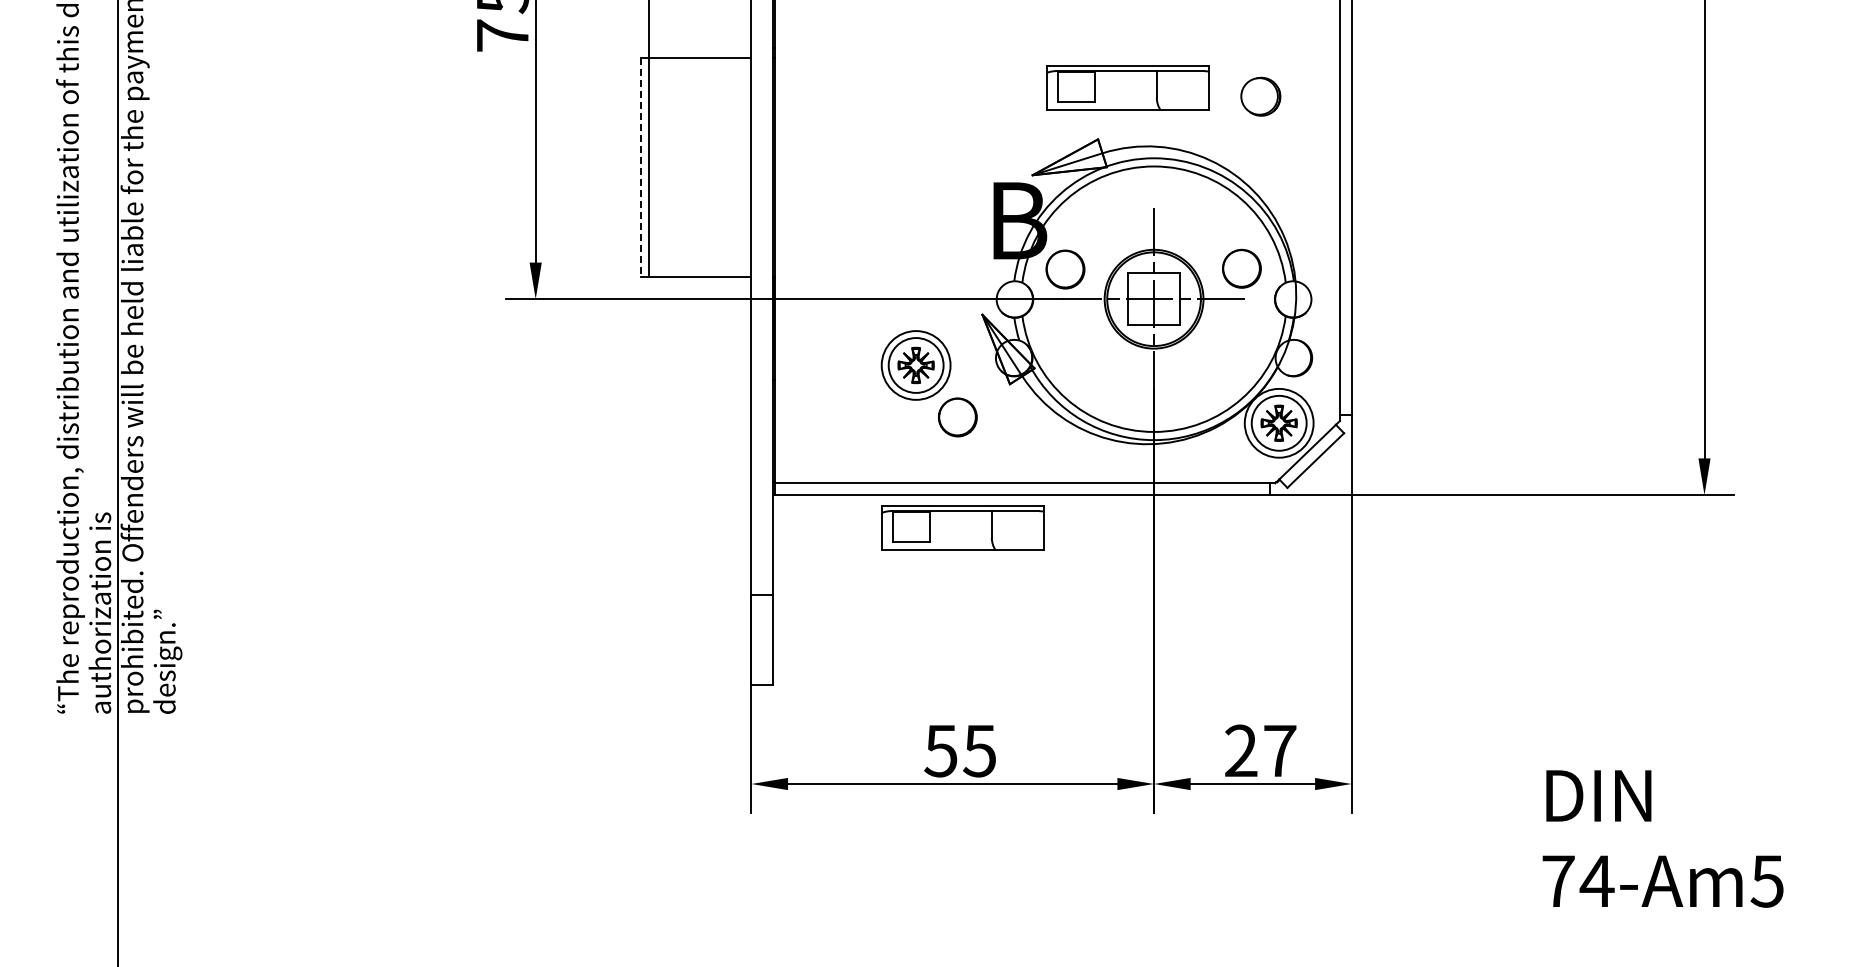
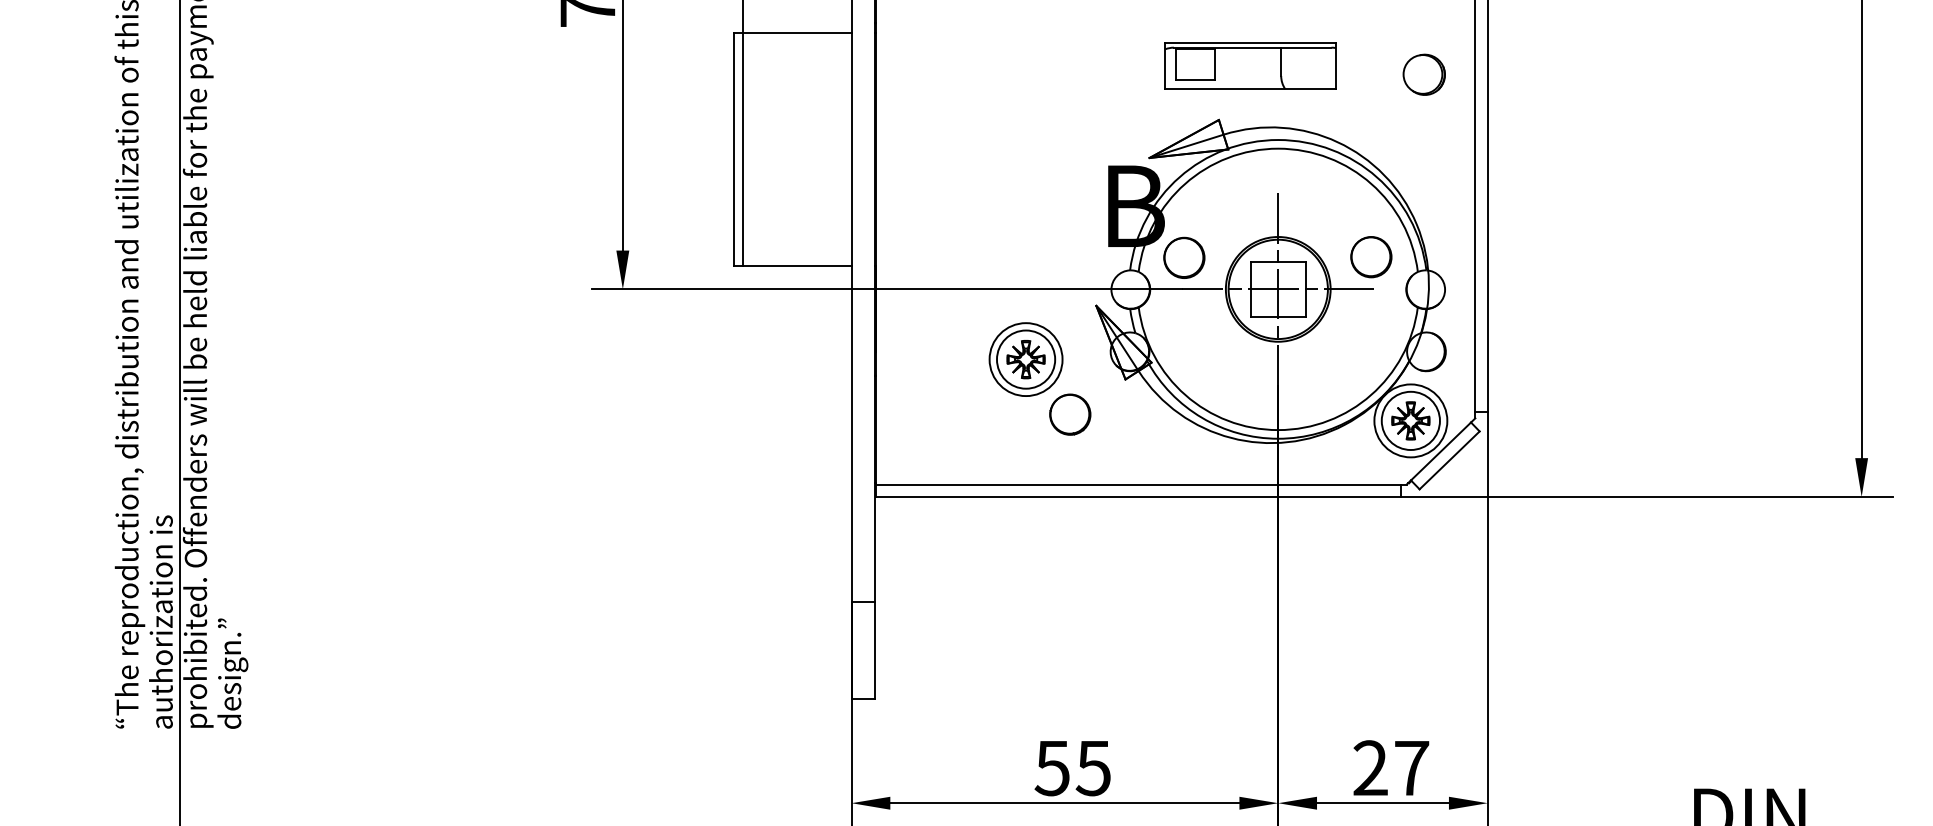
part: (1260, 96) -> (1423, 74), moved
line: (640, 167) -> (733, 149), dashed -> solid
part: (962, 527) -> (1075, 531), removed

